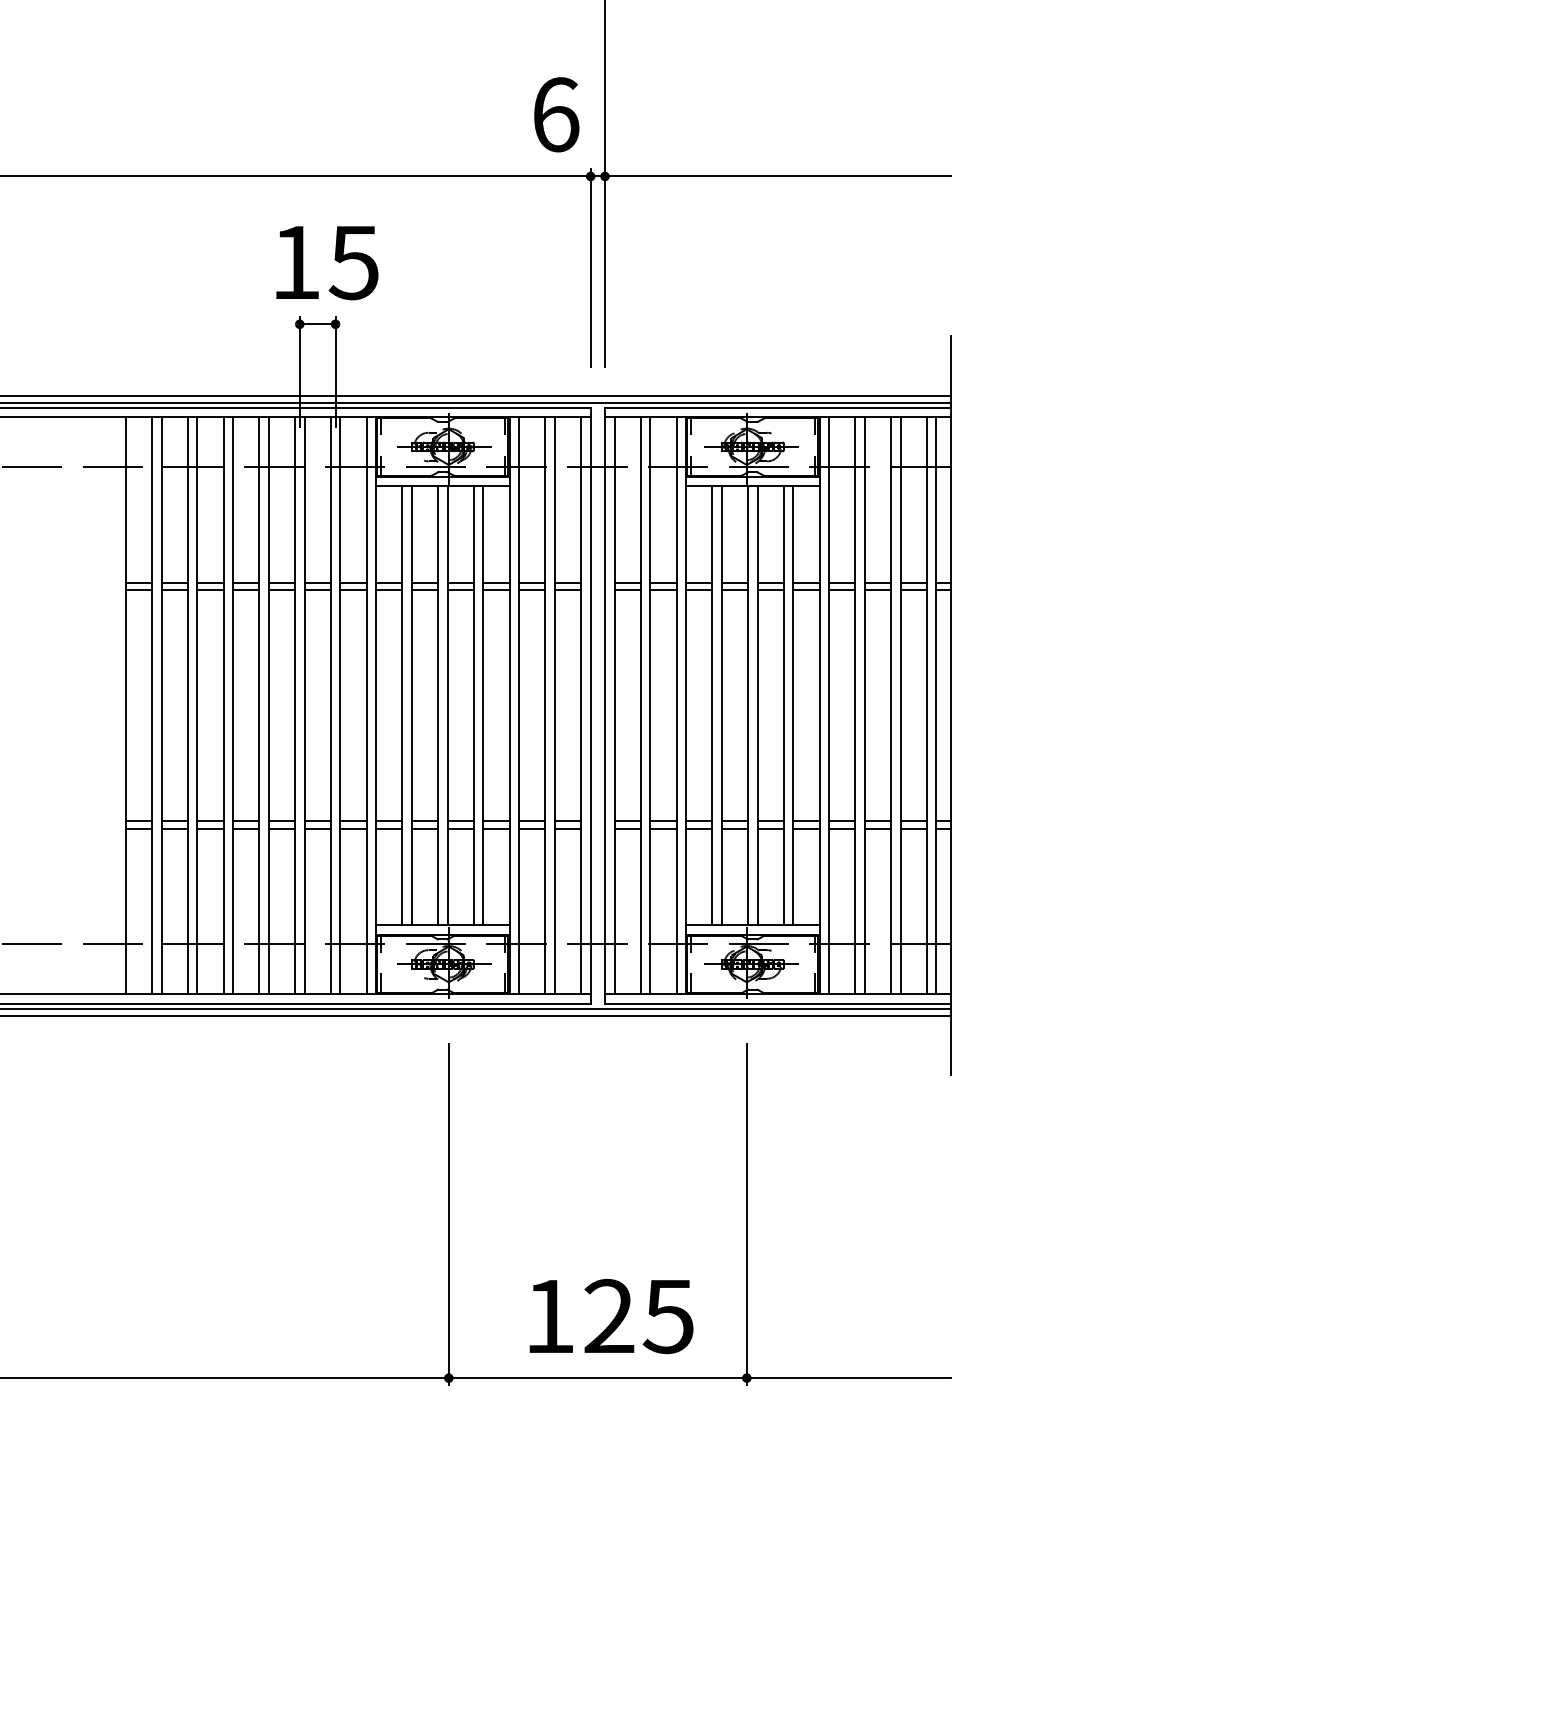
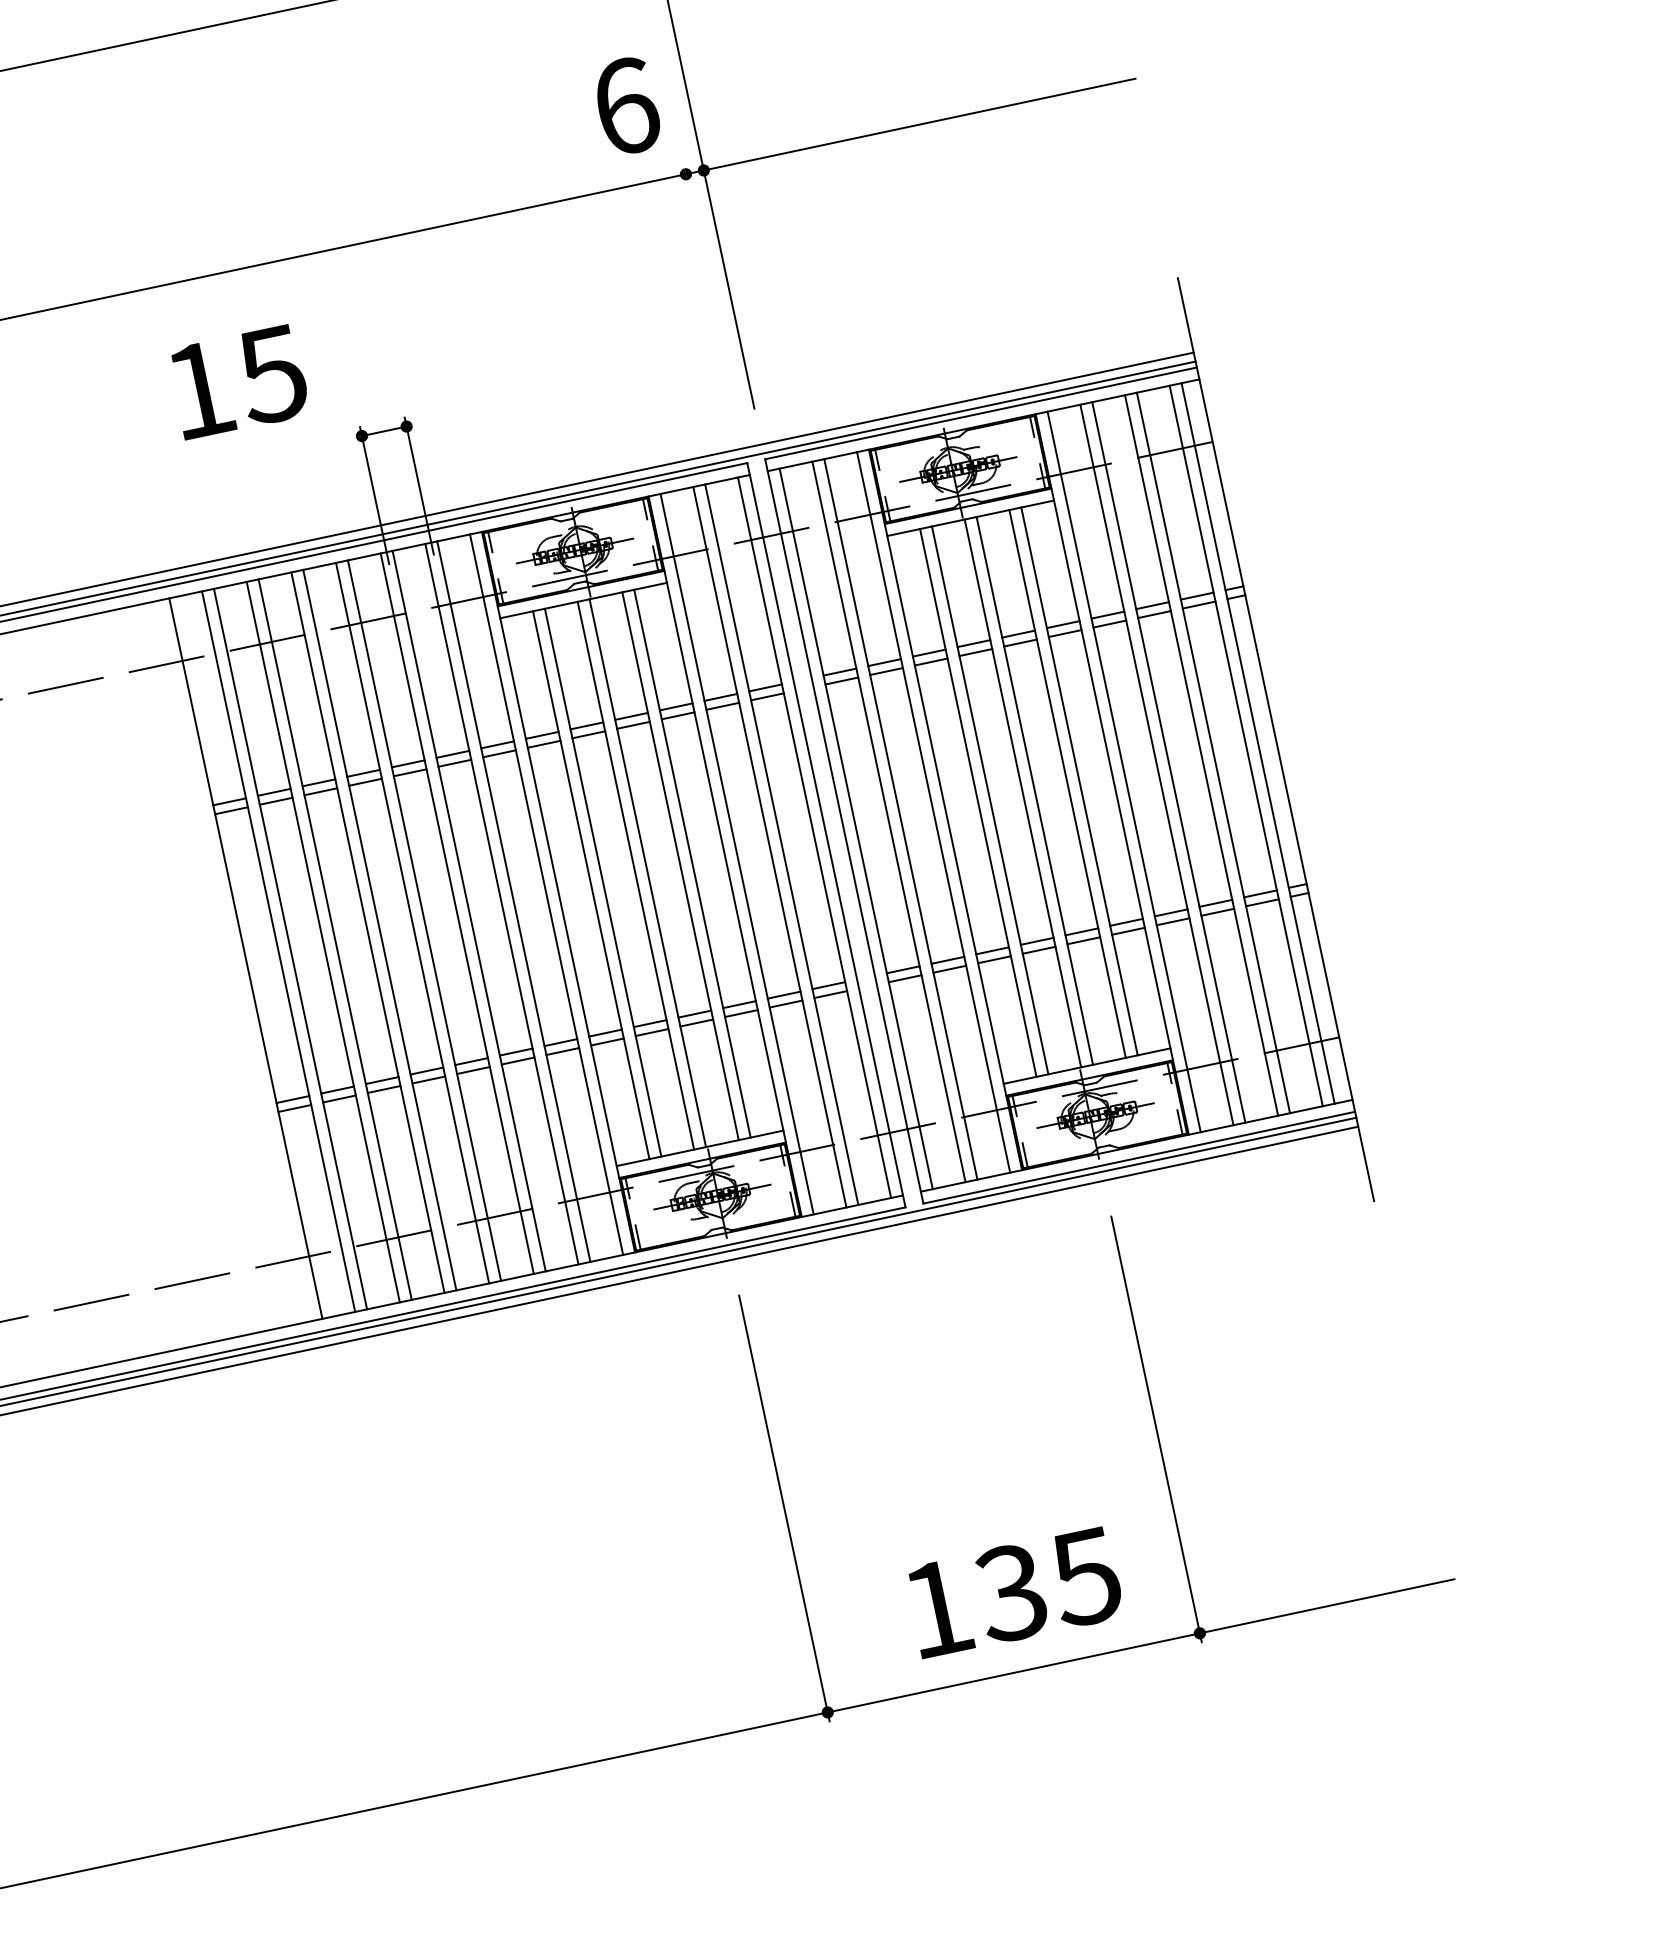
text: (327, 263) -> (239, 382), moved
line: (590, 268) -> (710, 289), removed
text: (608, 1316) -> (1010, 1593), 125 -> 135

